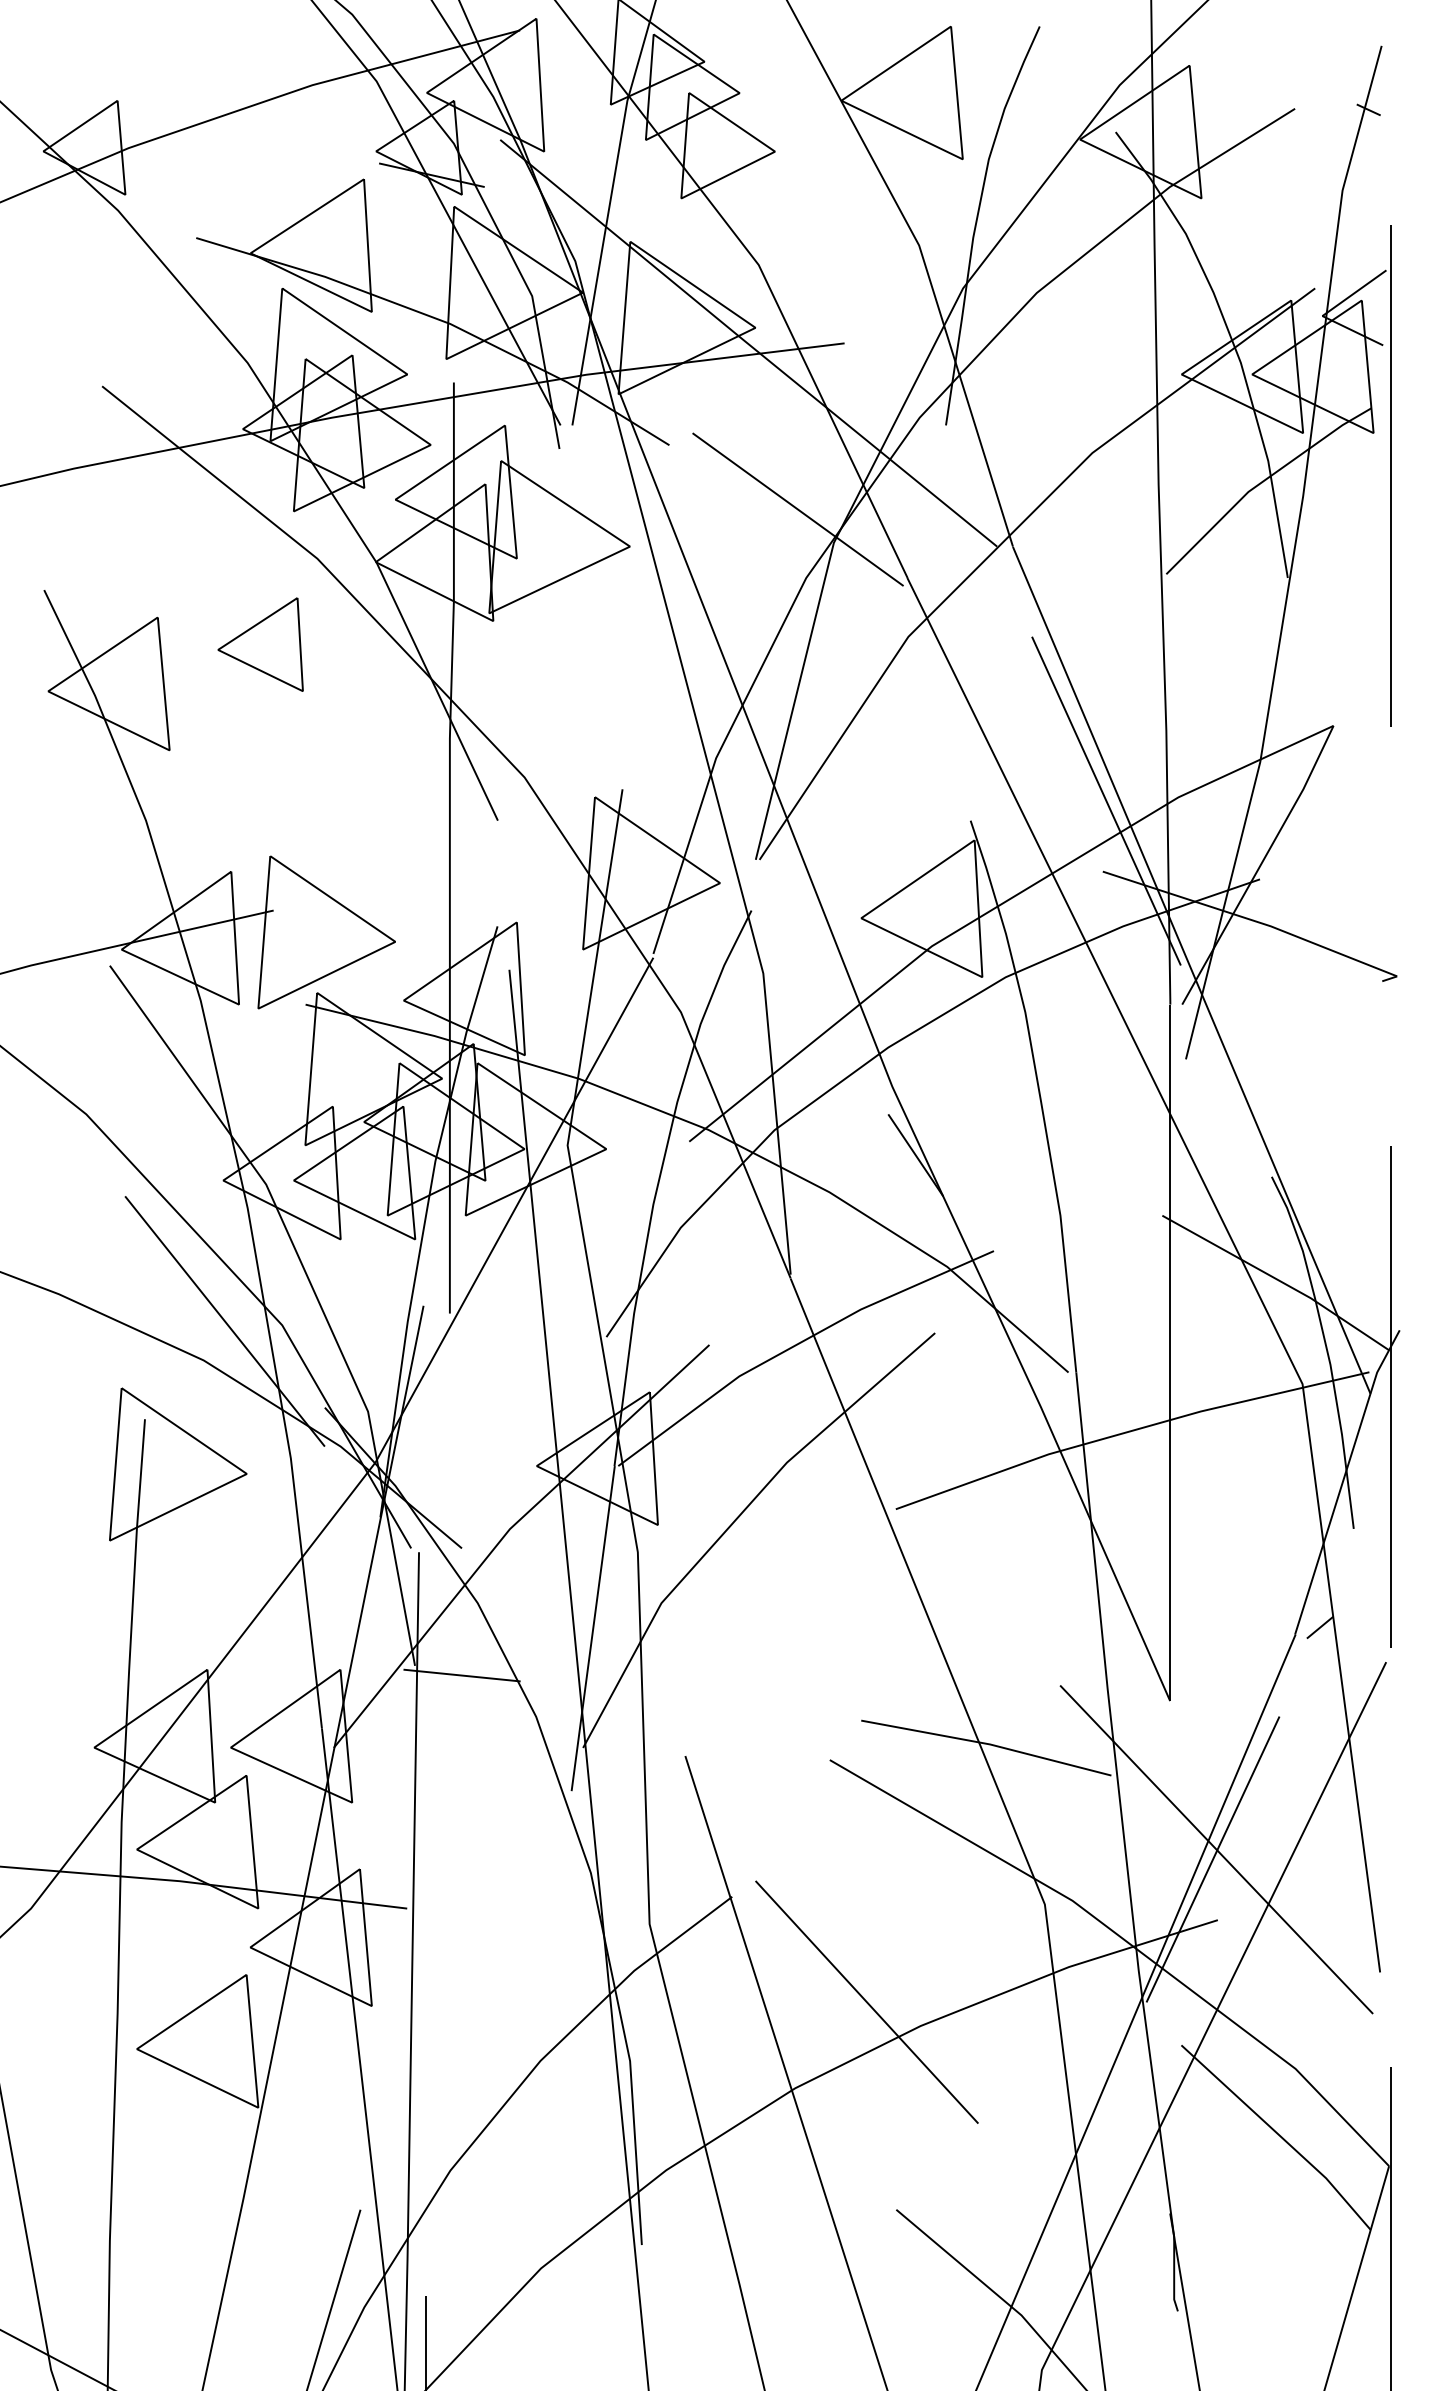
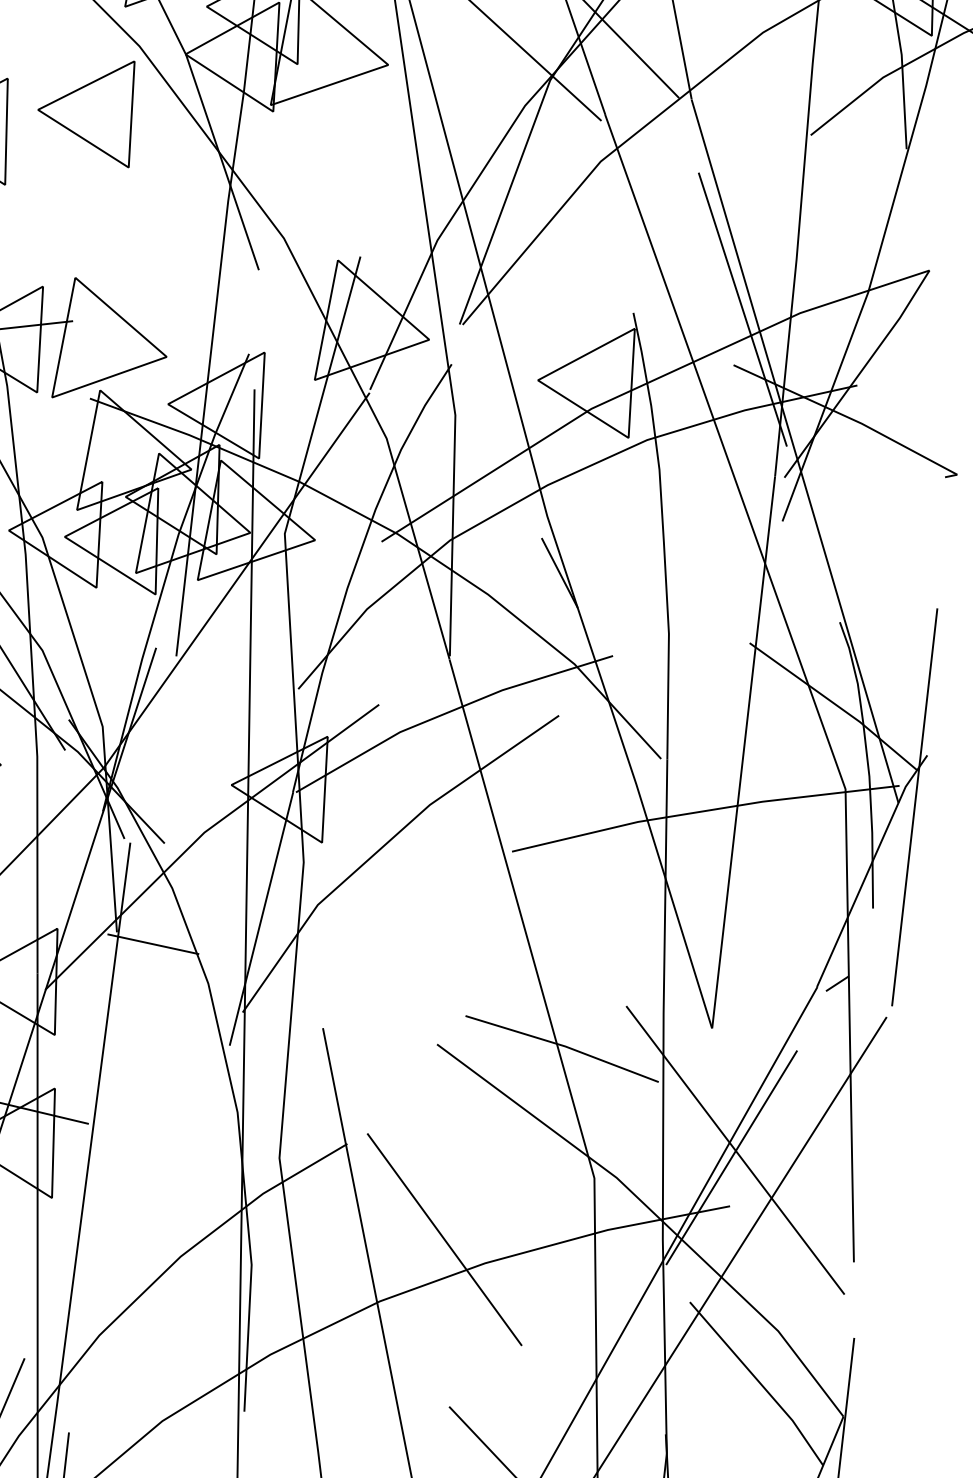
part: (260, 644) -> (86, 109), size x1.43

